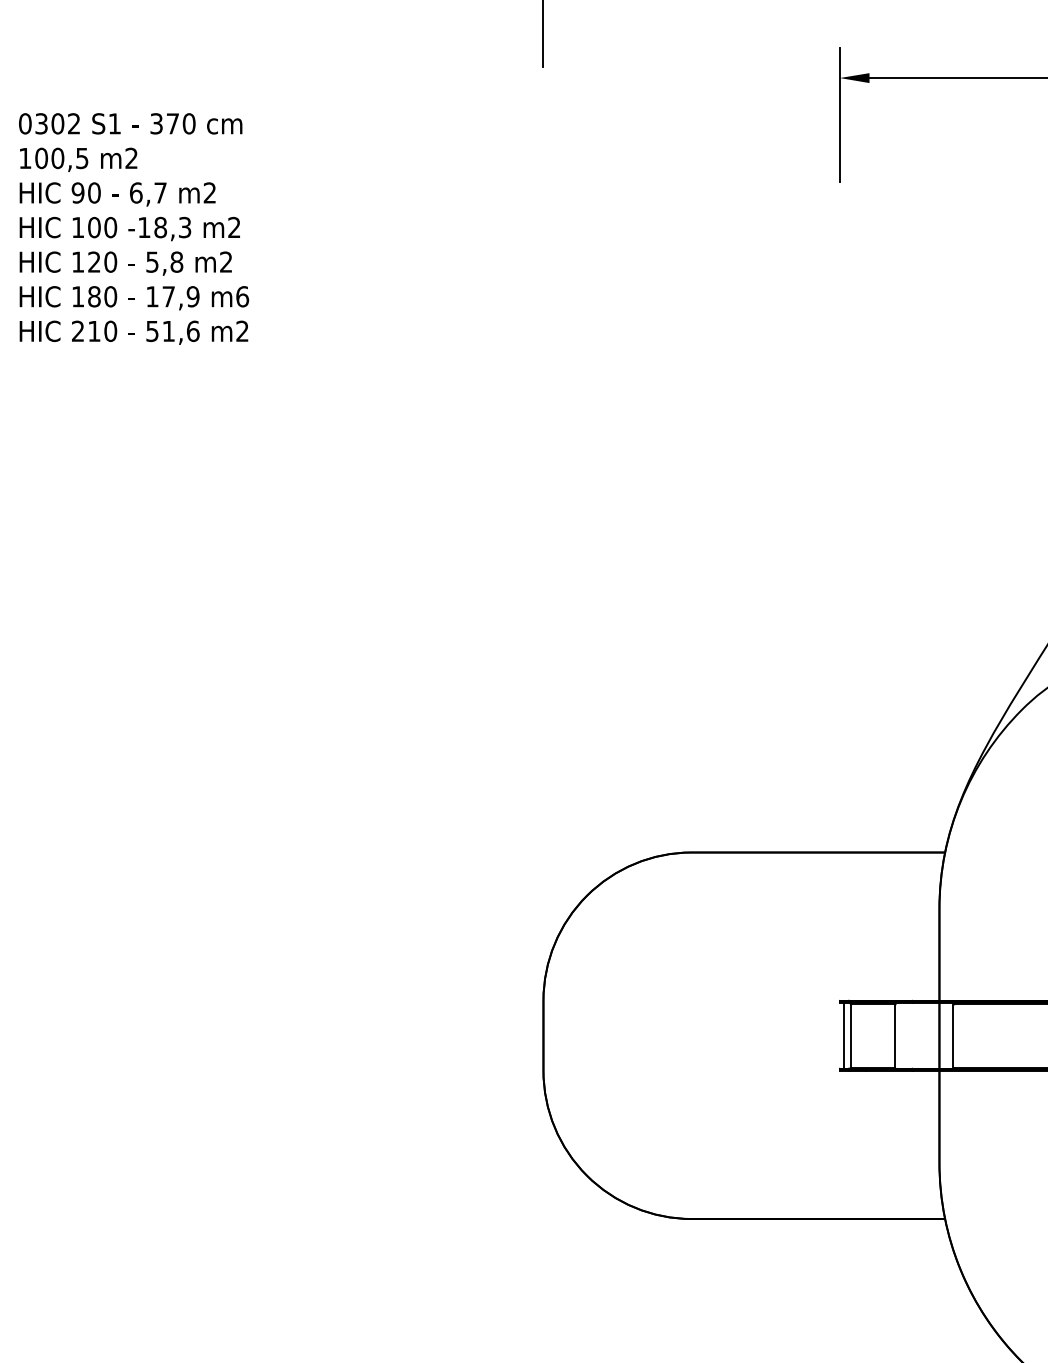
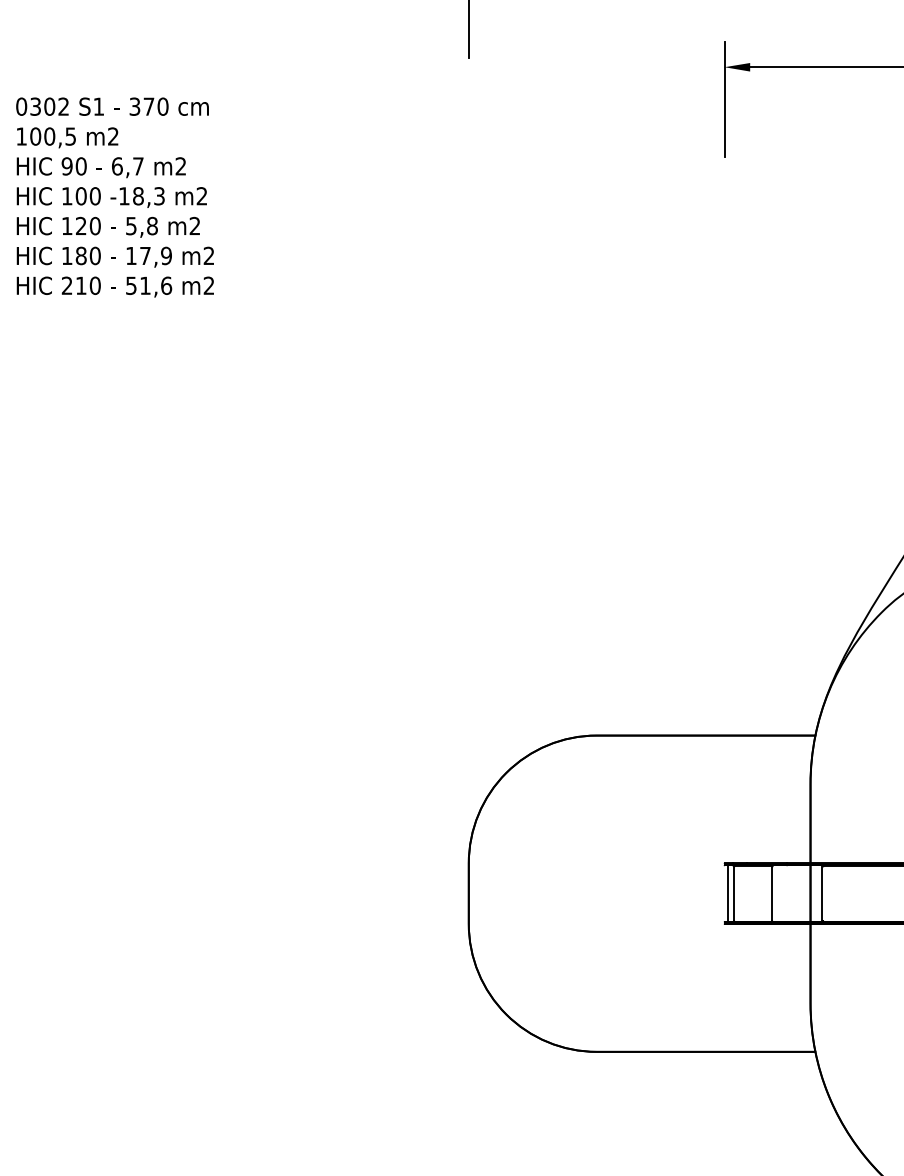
text: (242, 296) -> (209, 255), m6 -> m2

